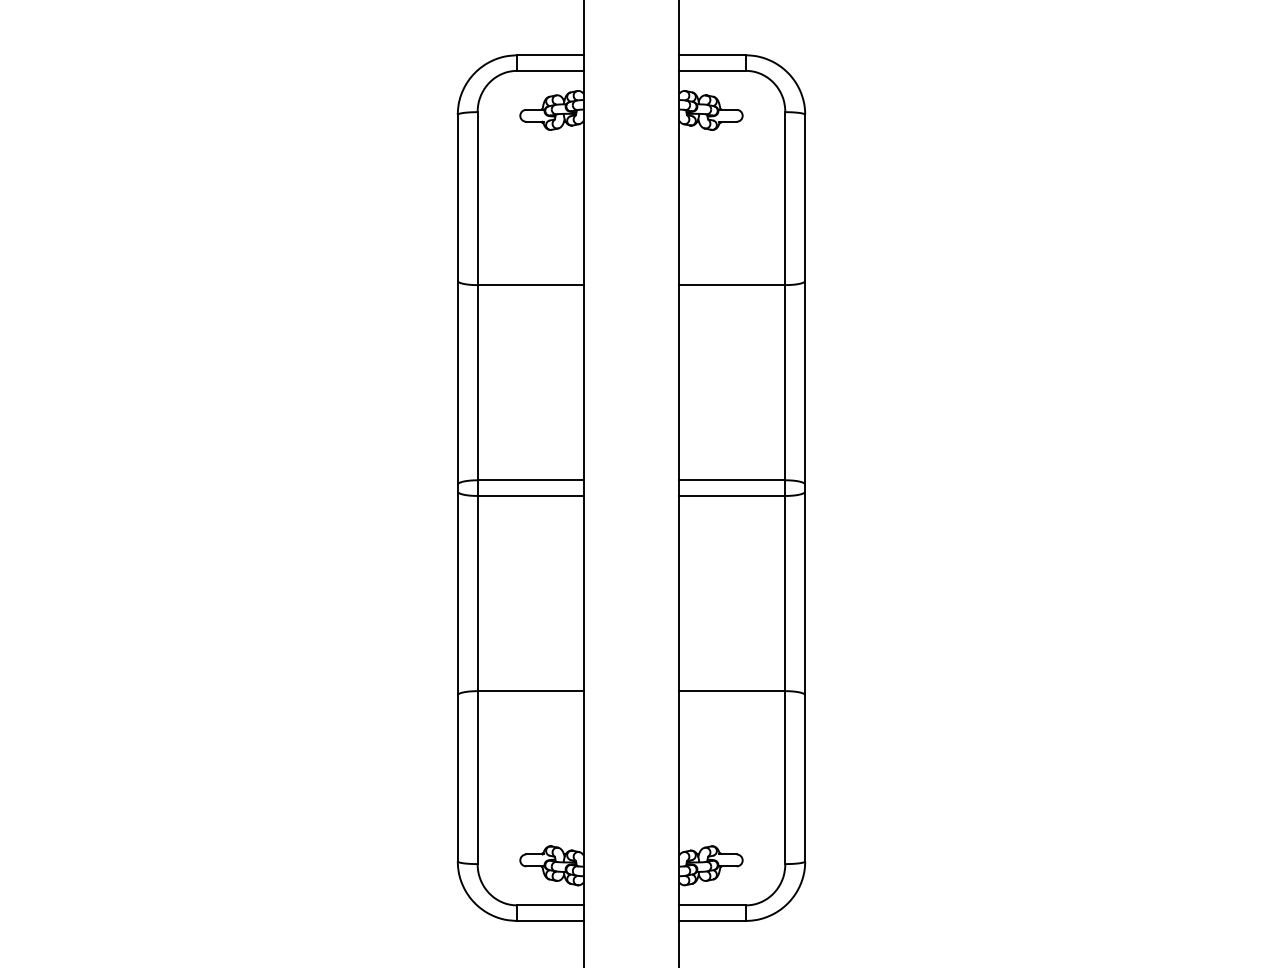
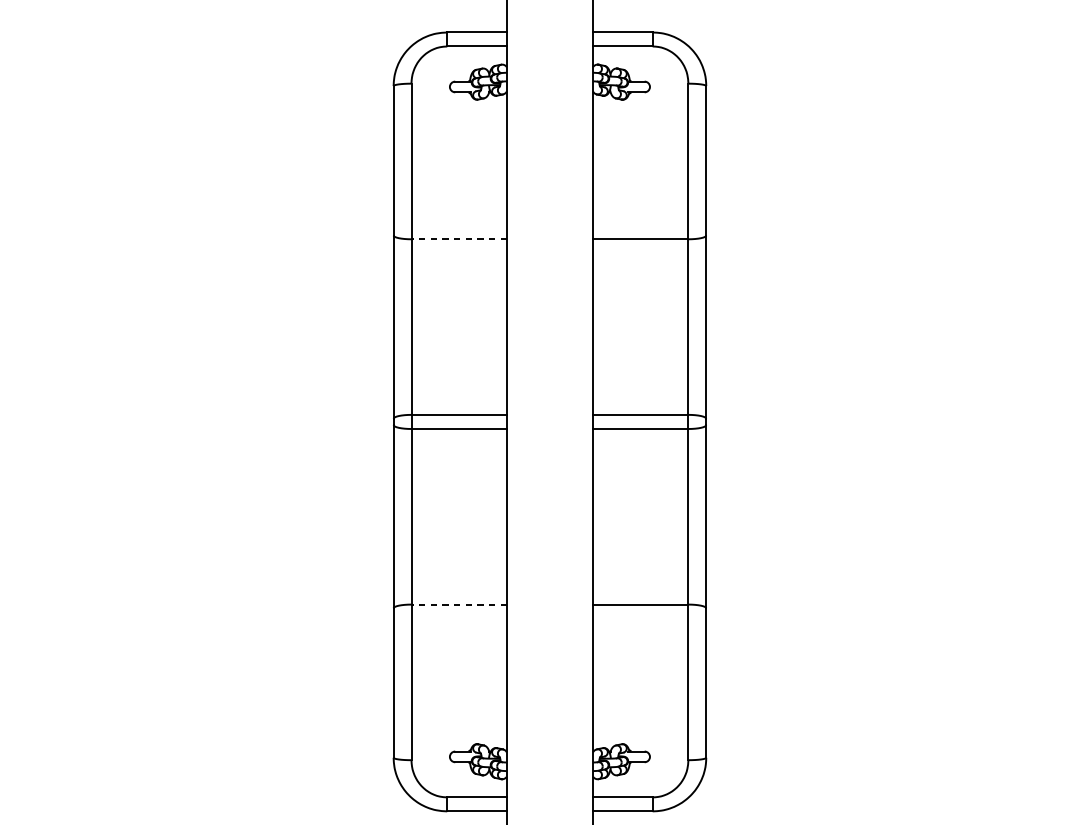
line: (530, 285) -> (459, 239), solid -> dashed
line: (530, 691) -> (459, 604), solid -> dashed

